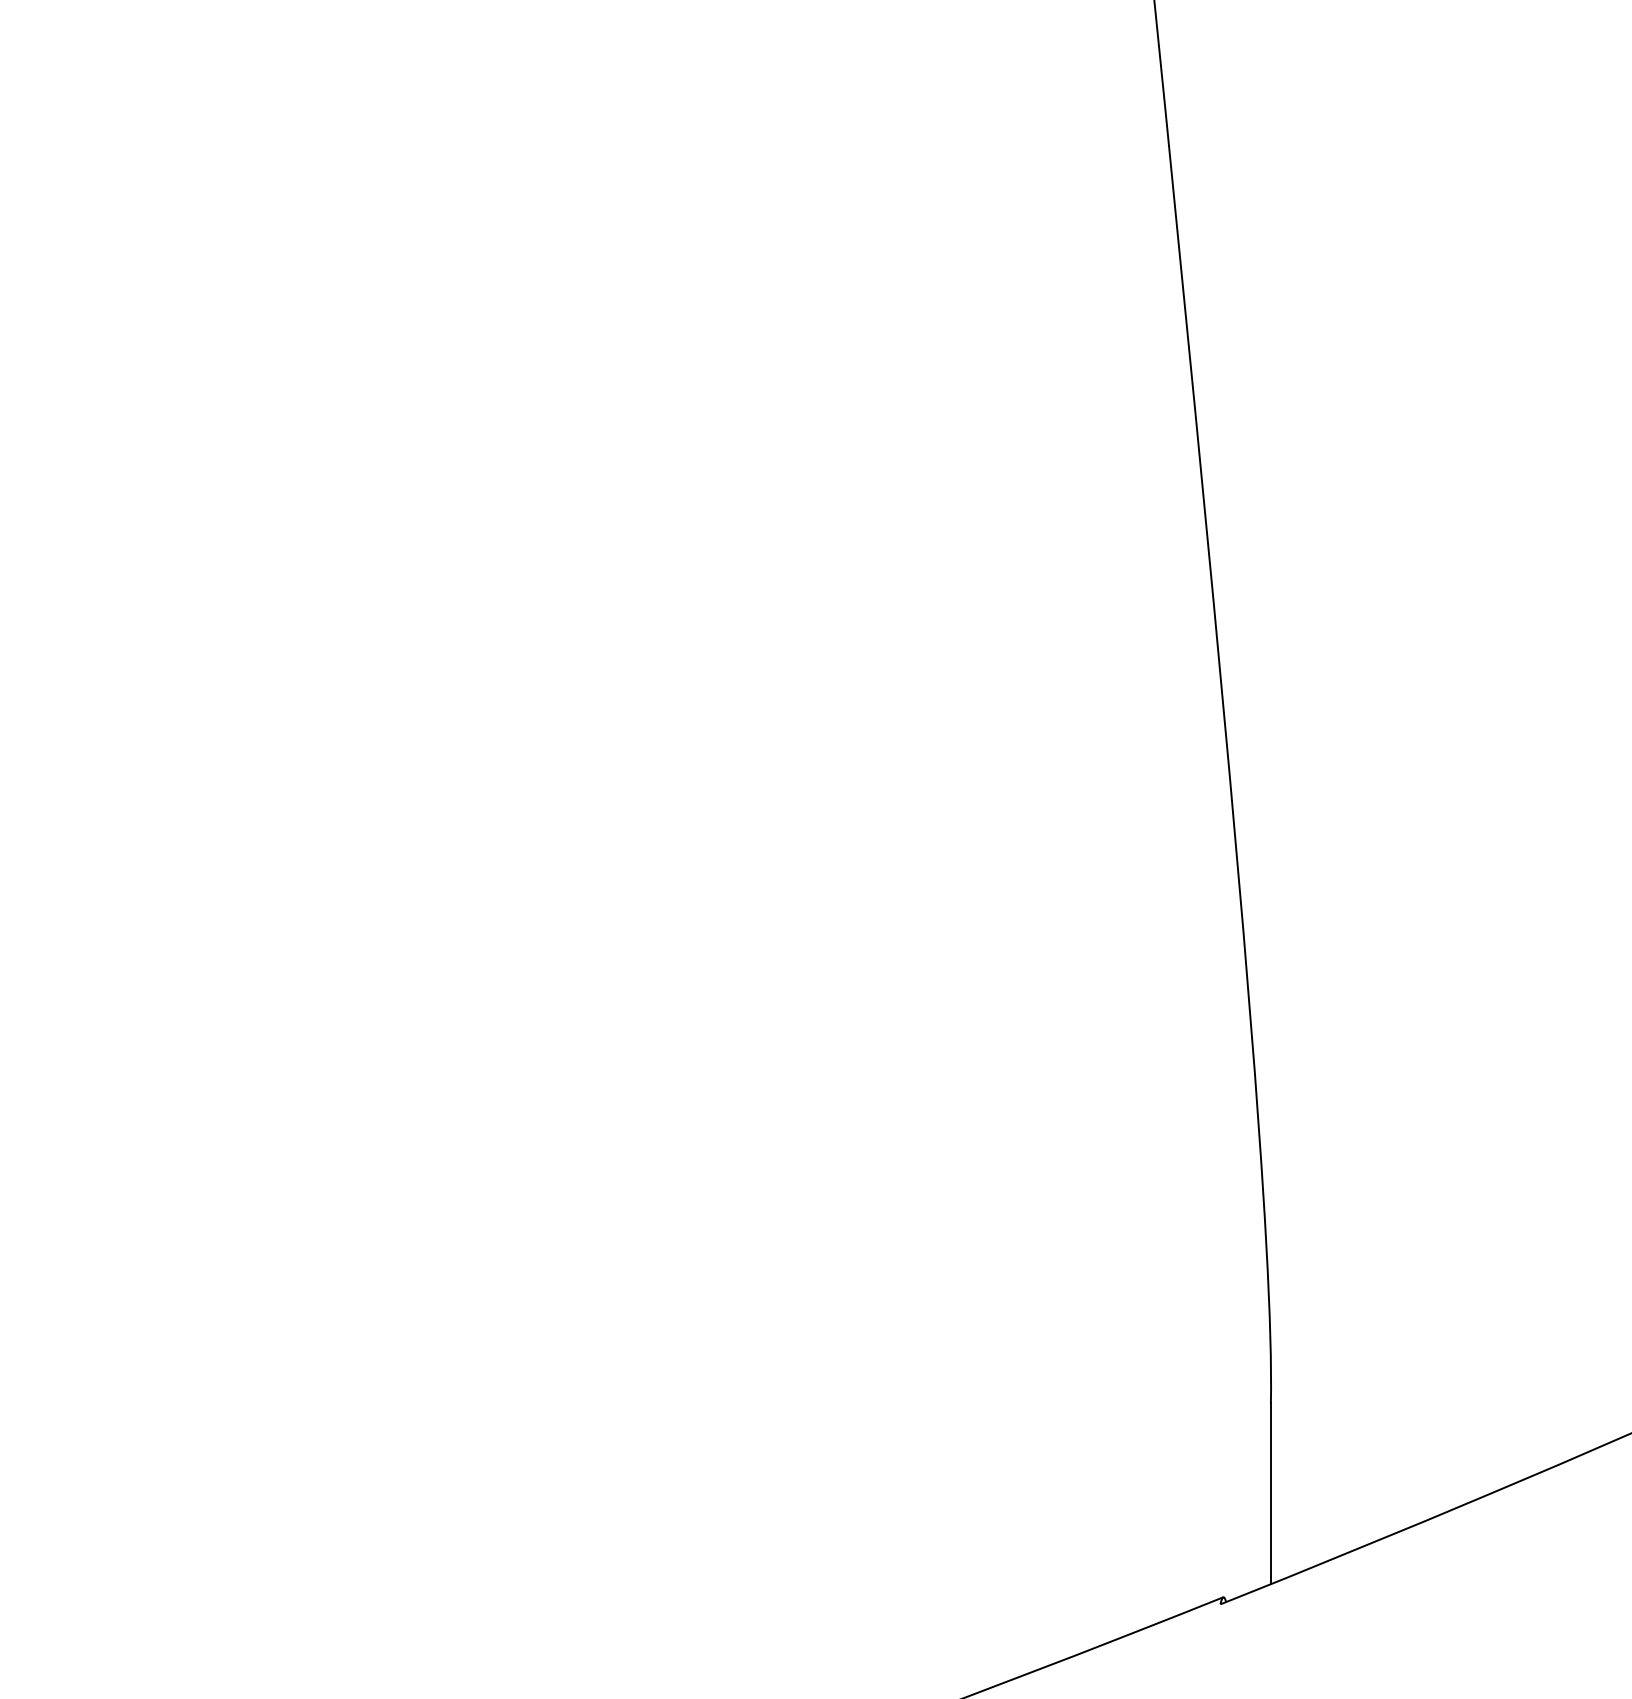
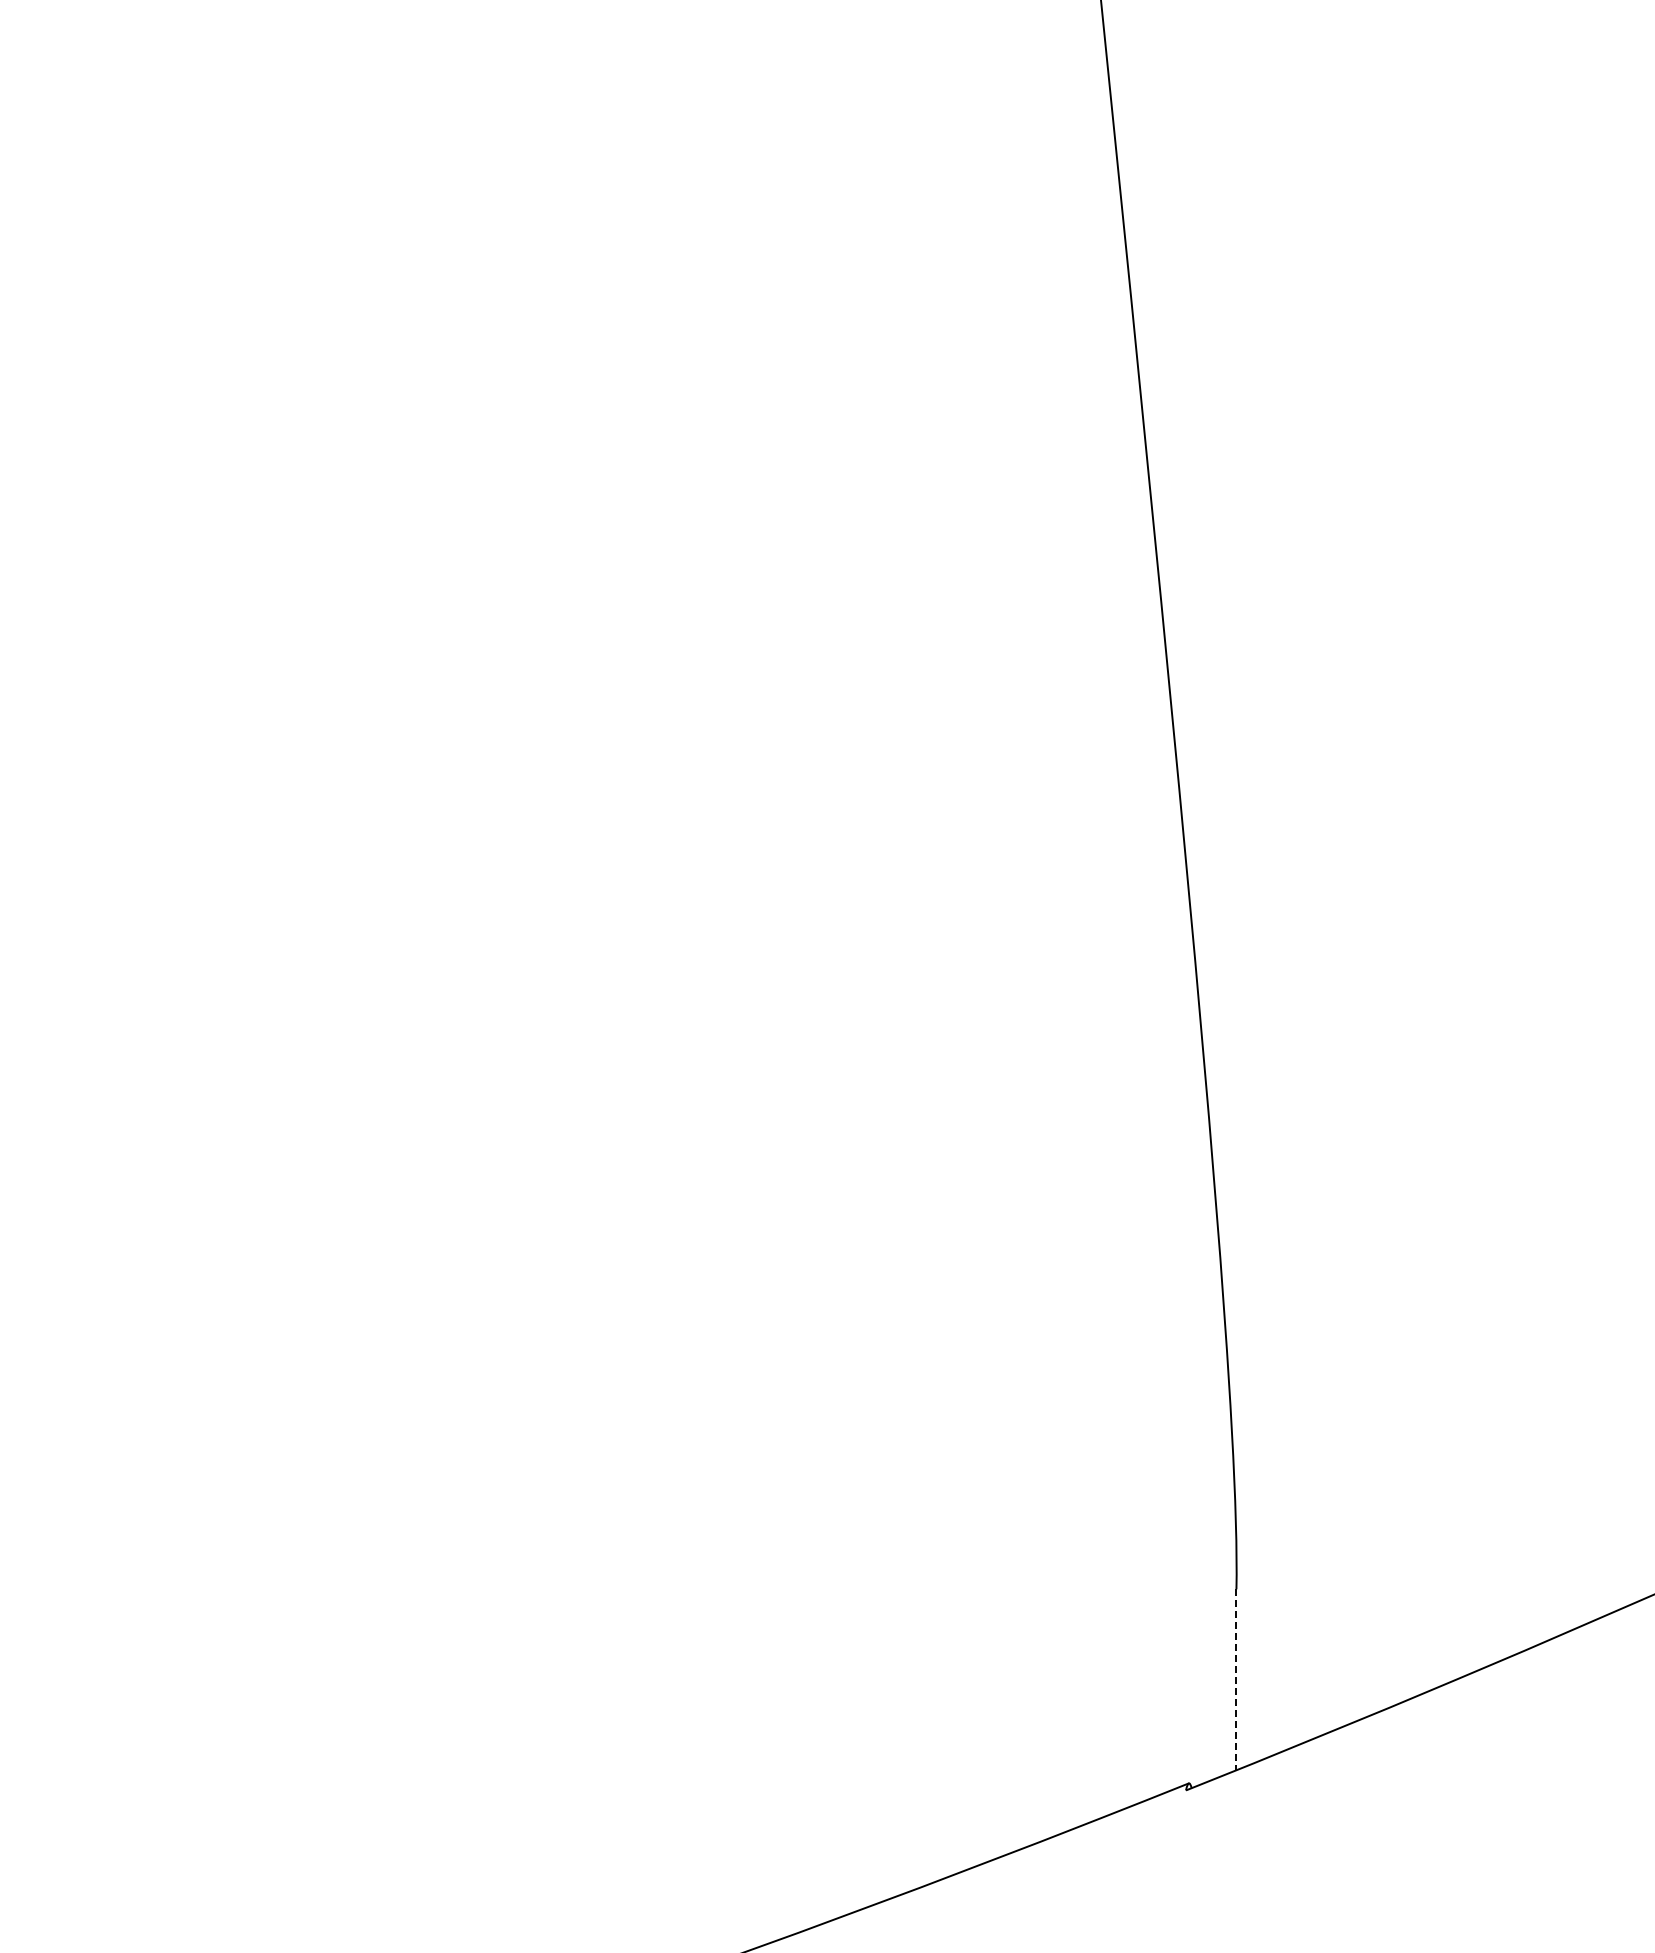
line: (1270, 1494) -> (1236, 1680), solid -> dashed

